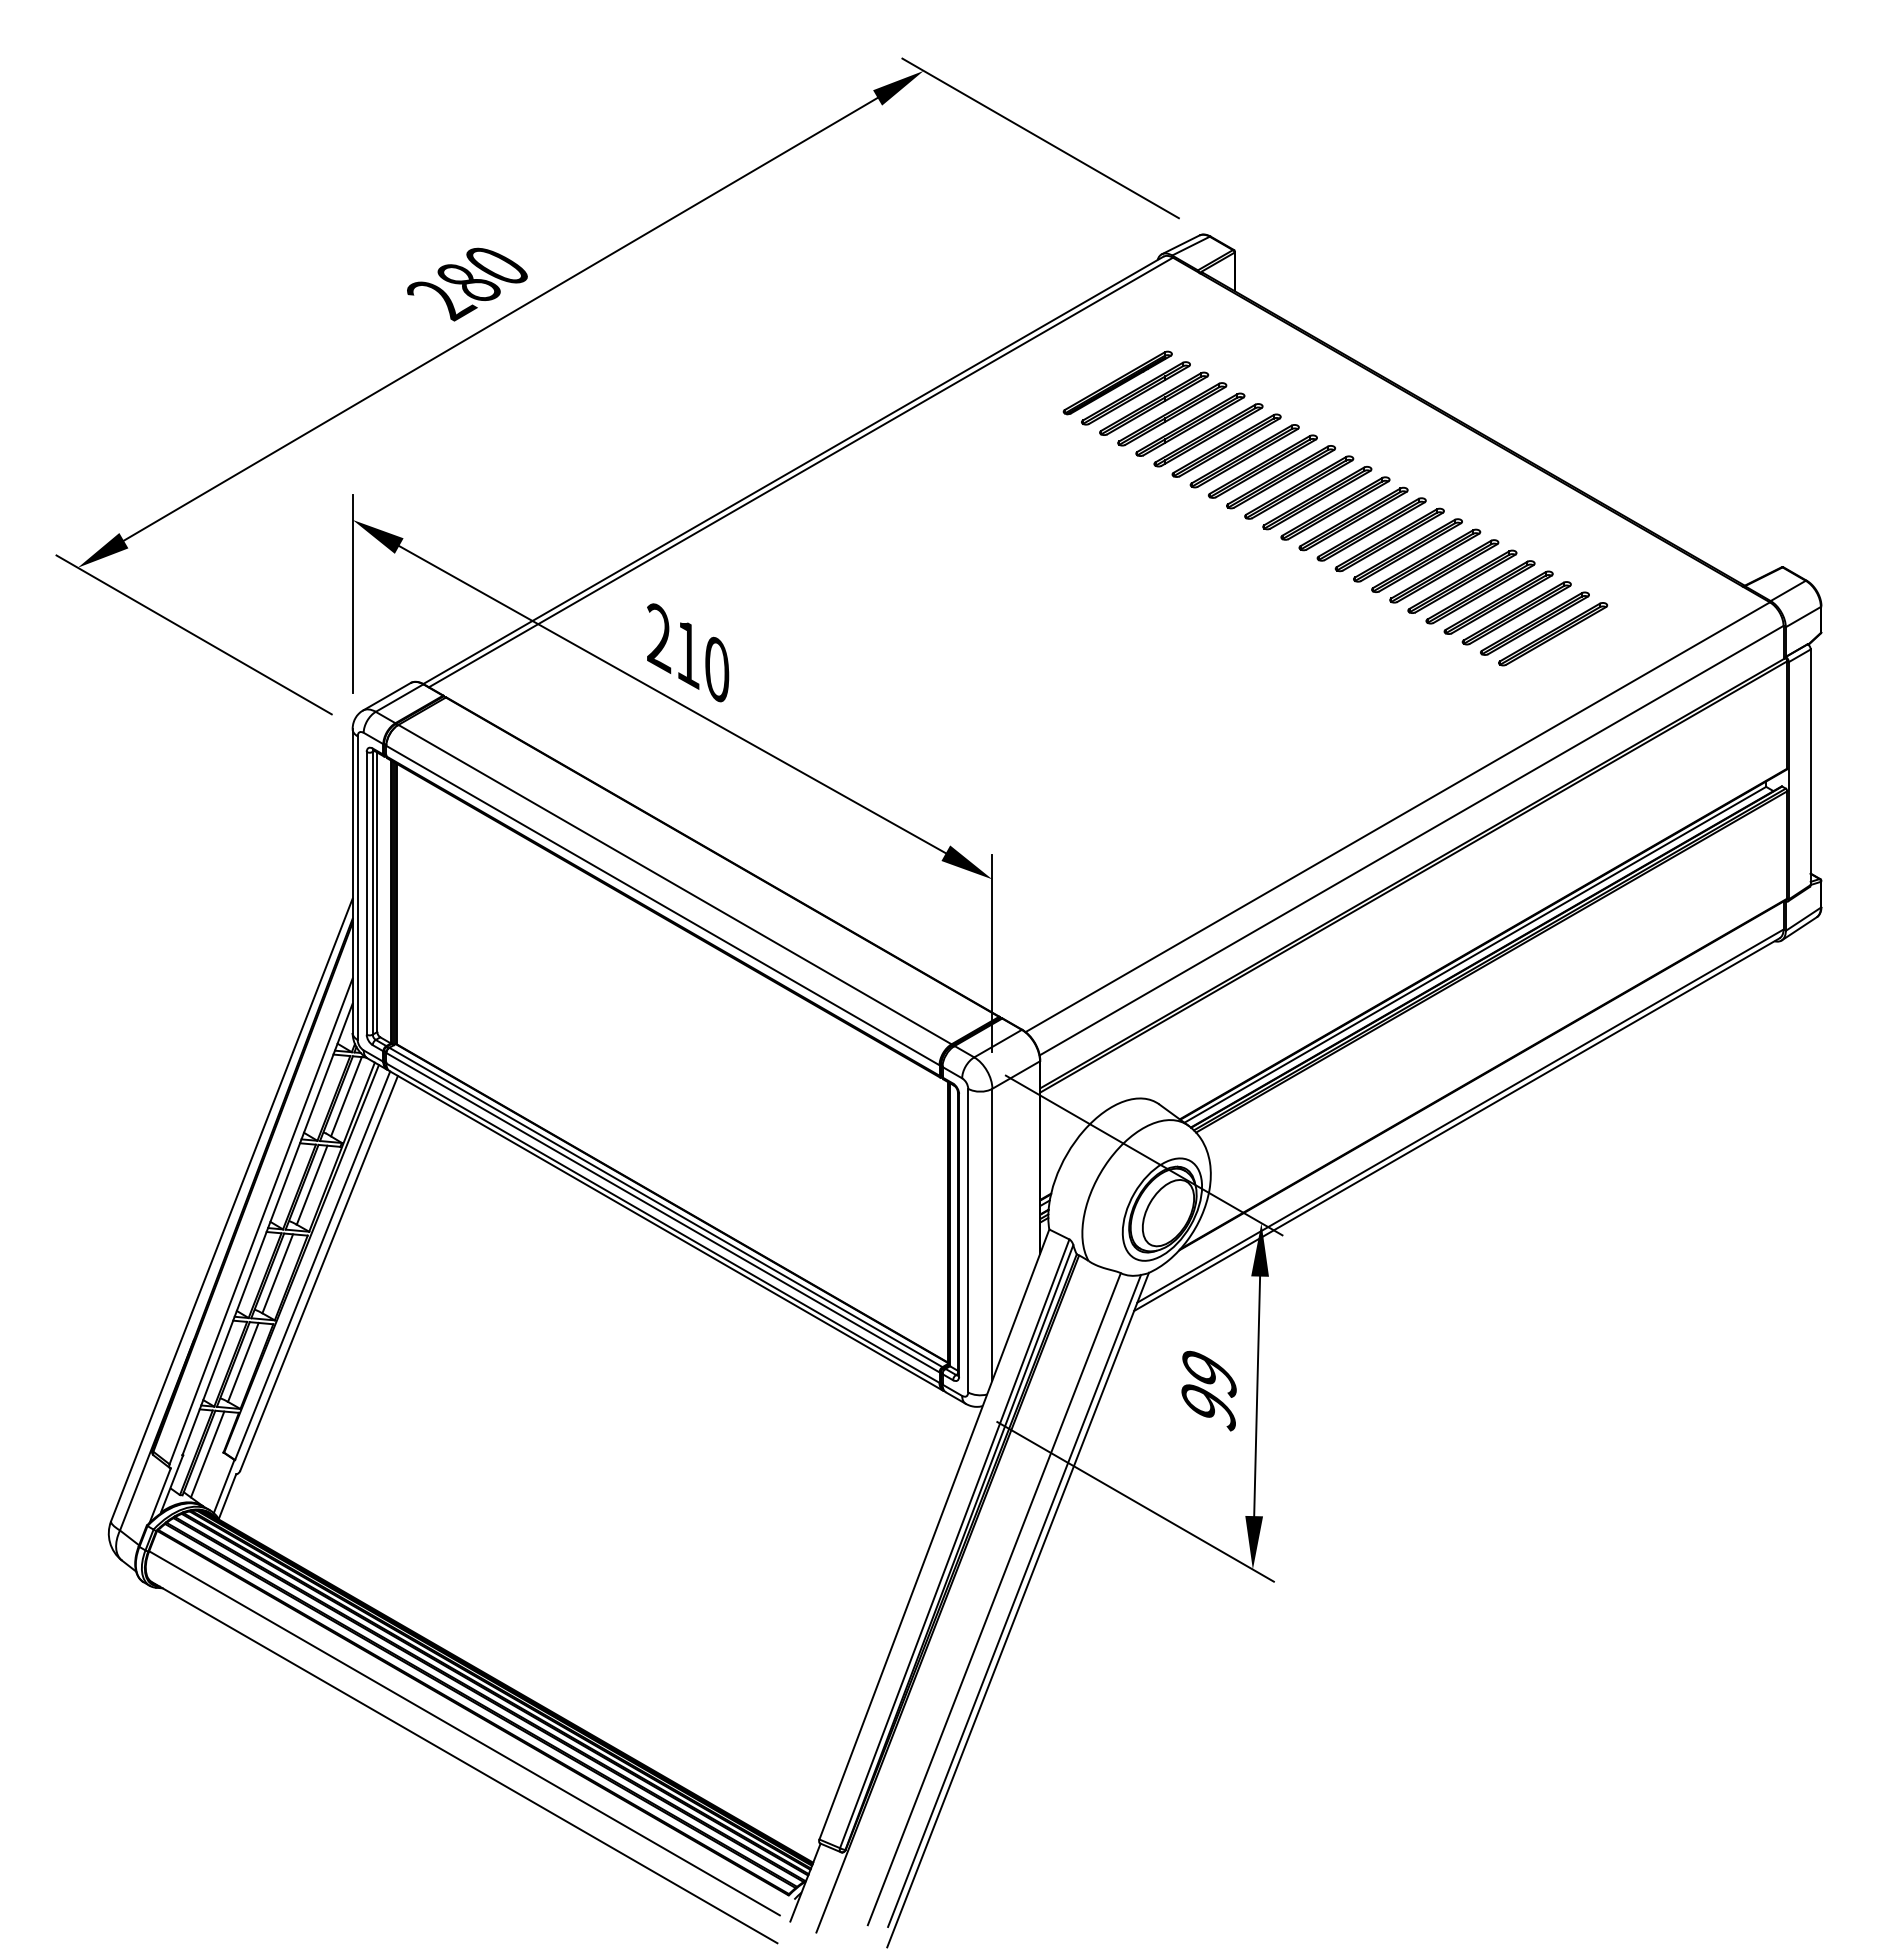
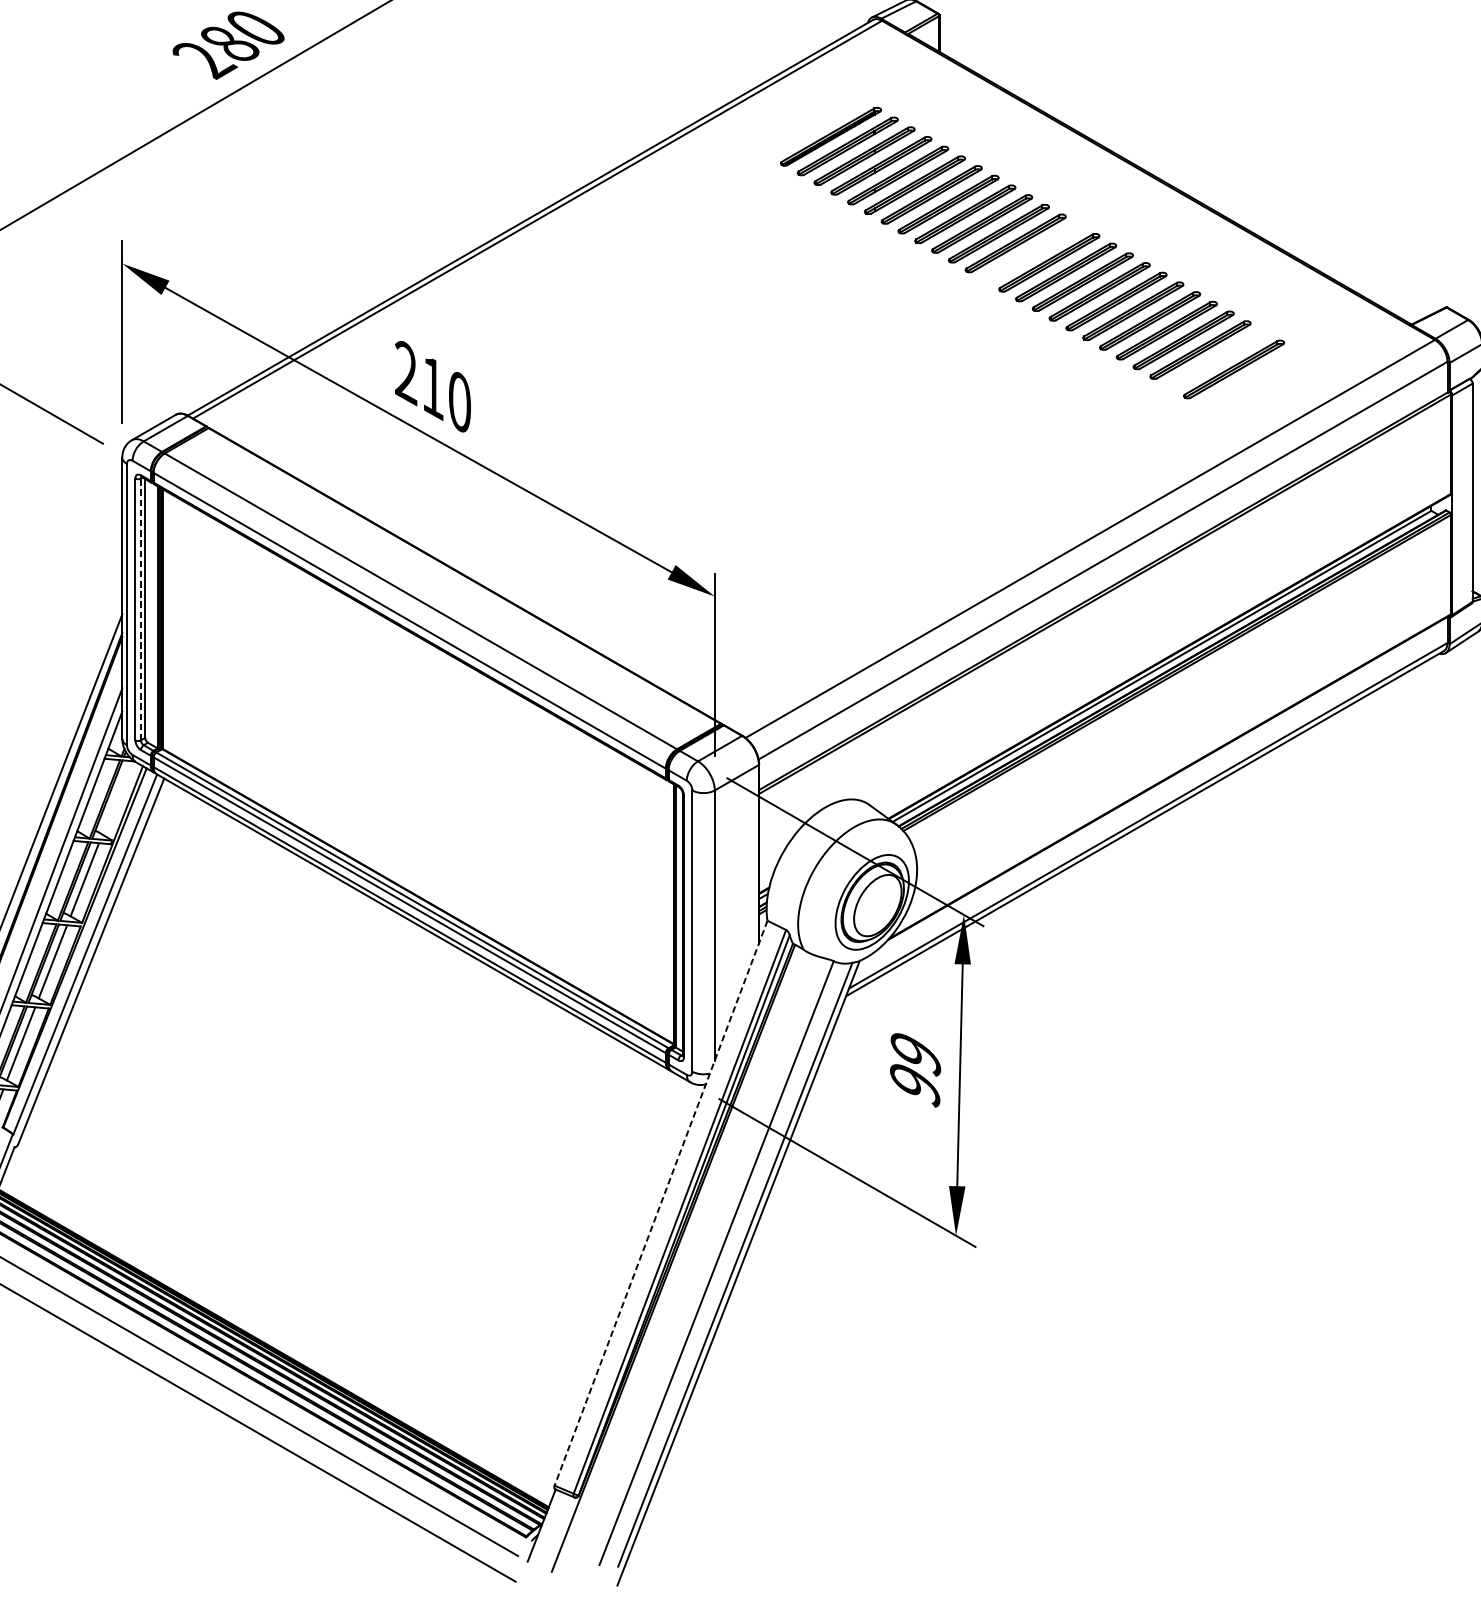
part: (1335, 508) -> (1032, 253), removed
part: (1534, 623) -> (1216, 359), removed
line: (372, 892) -> (140, 608), solid -> dashed
line: (346, 1096) -> (116, 797), removed
line: (934, 1534) -> (661, 1203), solid -> dashed

